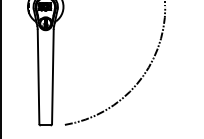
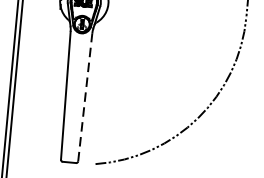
line: (52, 76) -> (84, 96), solid -> dashed

